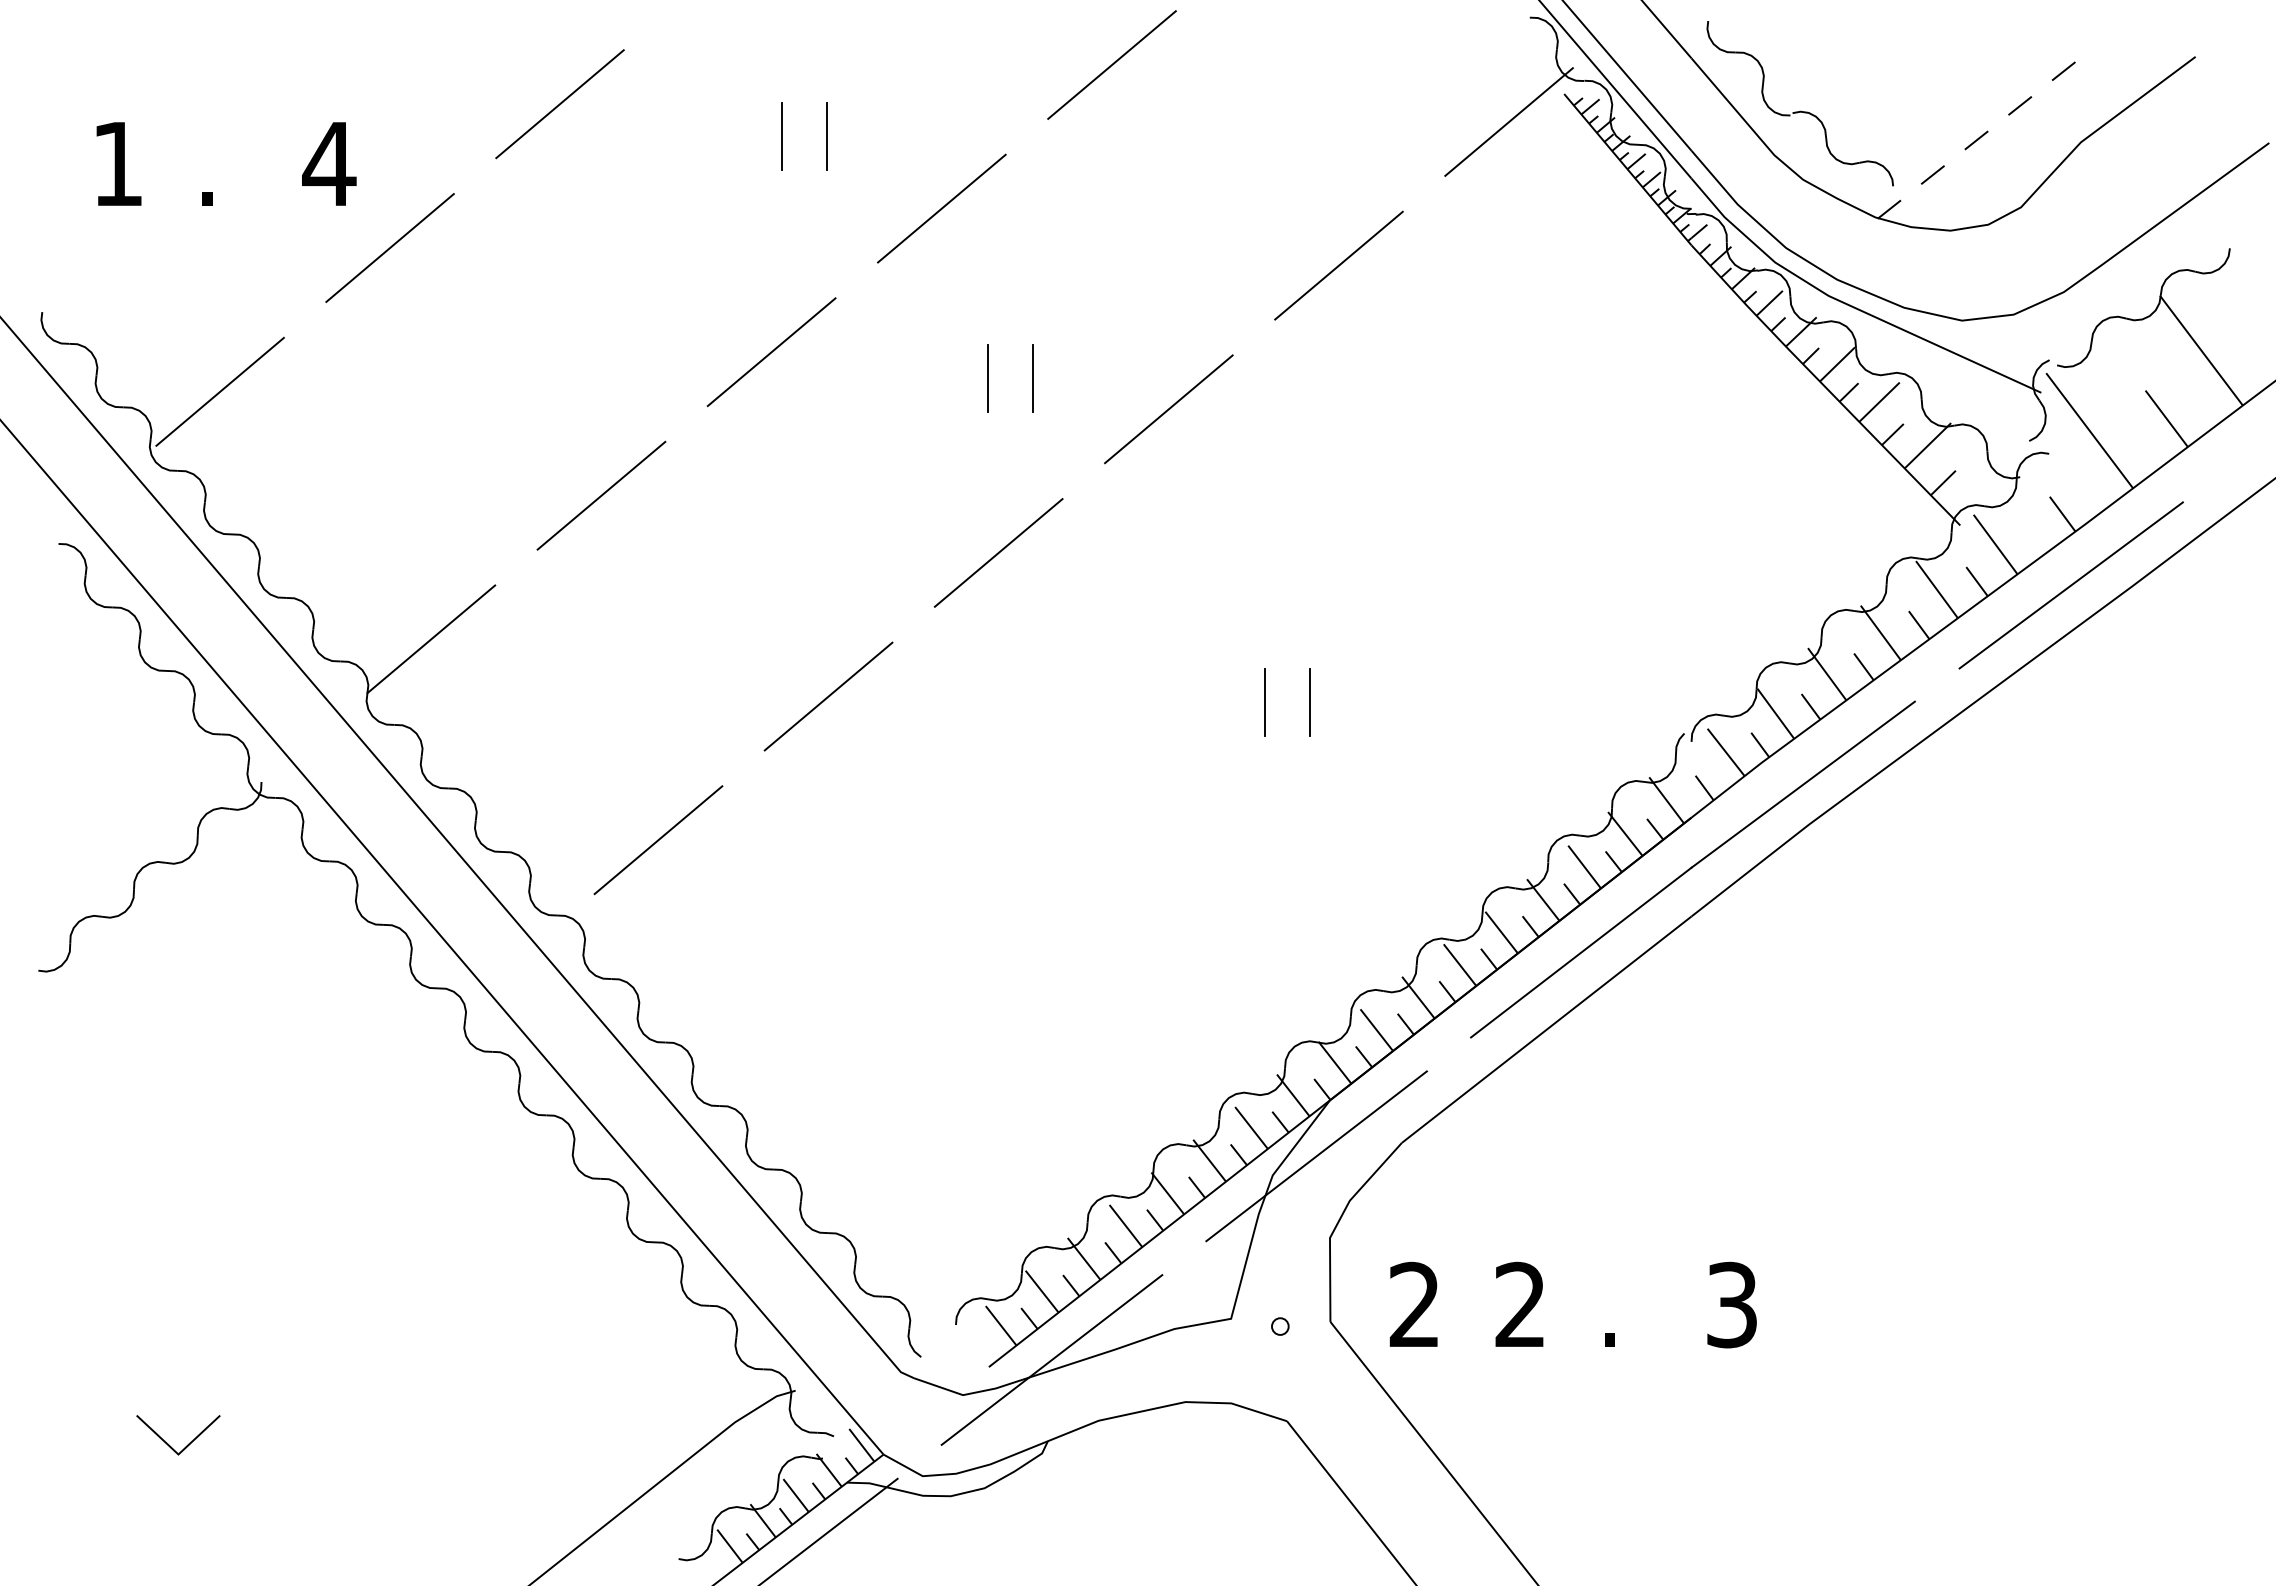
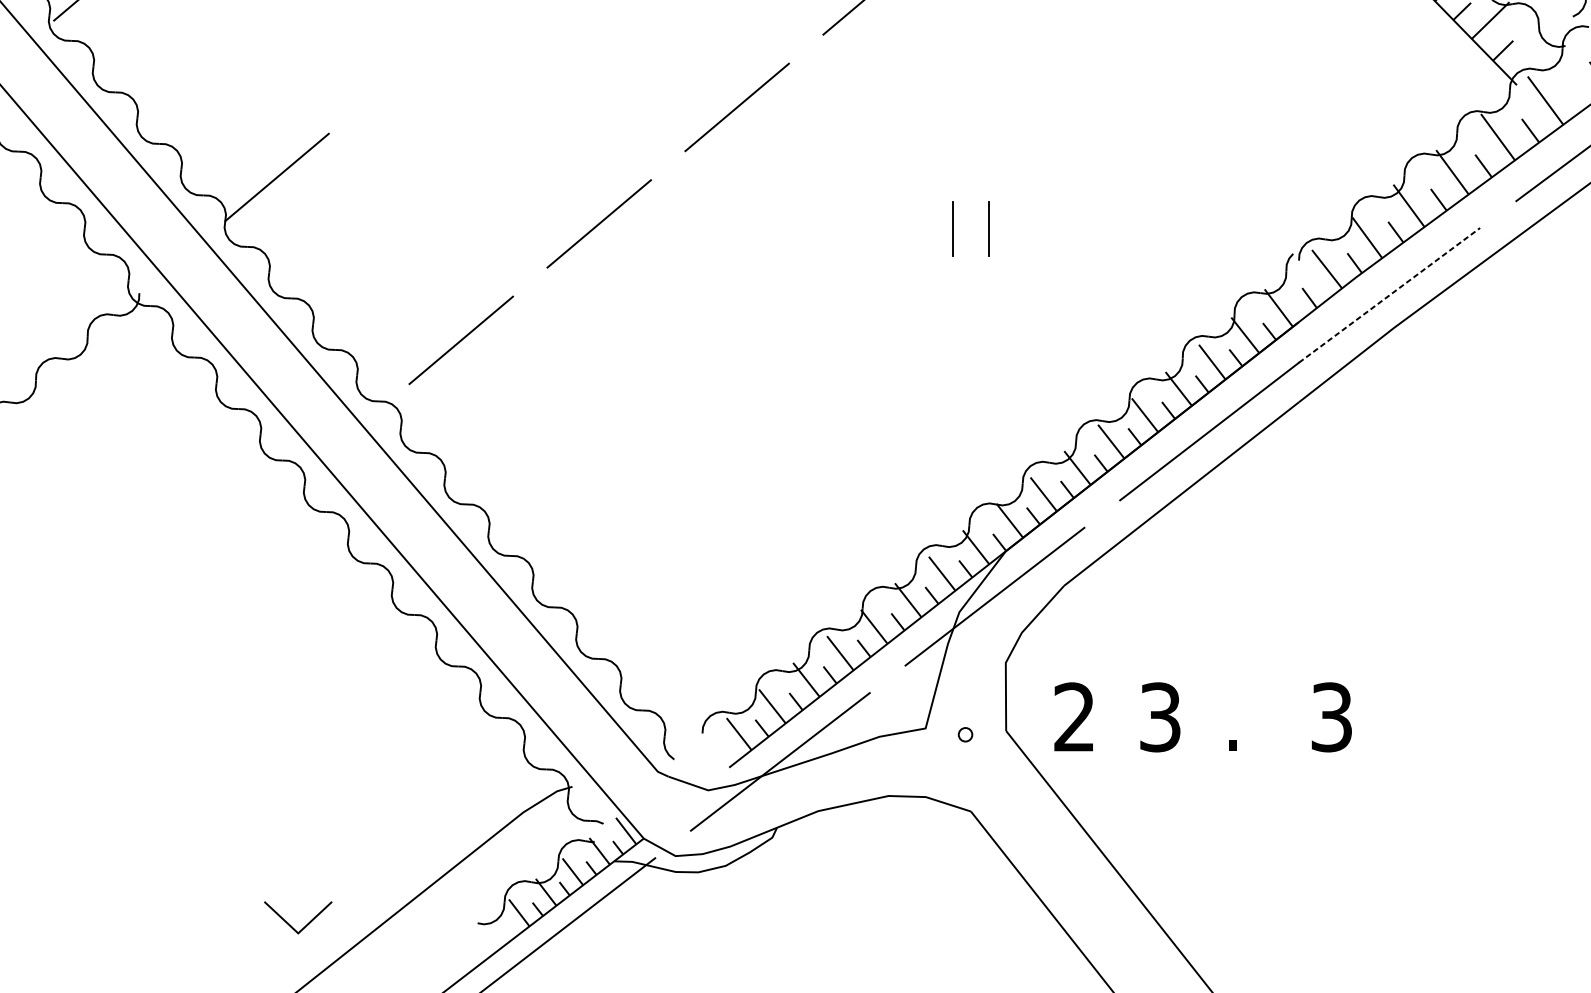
line: (601, 495) -> (415, 60), removed
line: (1803, 784) -> (1389, 295), solid -> dashed
text: (1520, 1305) -> (1160, 717), 2 -> 3
line: (169, 1444) -> (291, 925), moved

